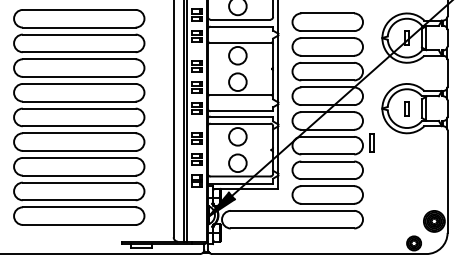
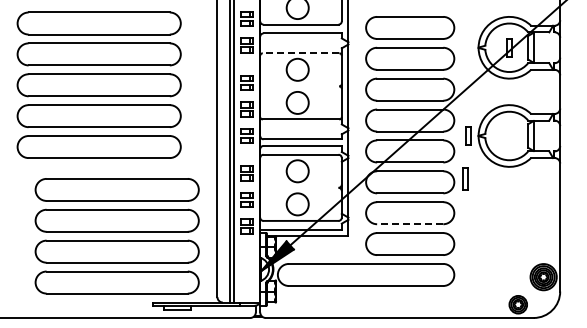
line: (240, 42) -> (300, 53), solid -> dashed
part: (407, 108) -> (468, 135), moved
part: (78, 179) -> (116, 236), moved
line: (327, 179) -> (409, 224), solid -> dashed

